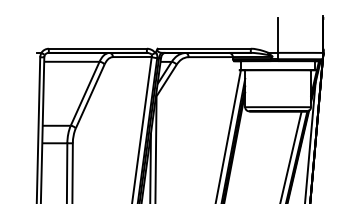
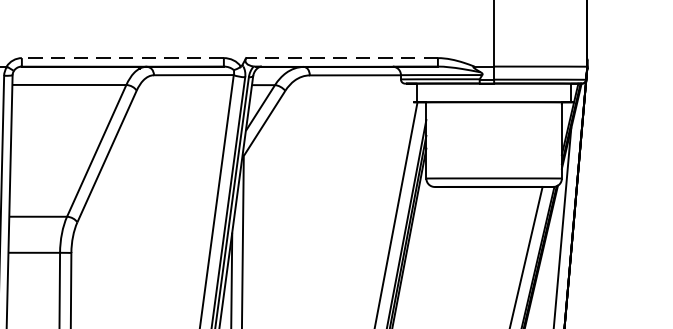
line: (97, 48) -> (122, 57), solid -> dashed
line: (204, 48) -> (342, 57), solid -> dashed

